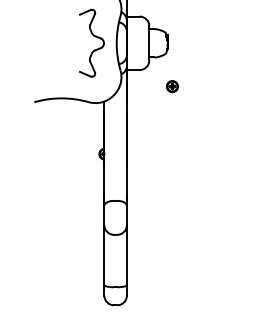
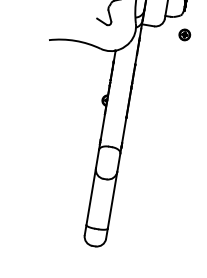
part: (172, 86) -> (184, 34), moved

